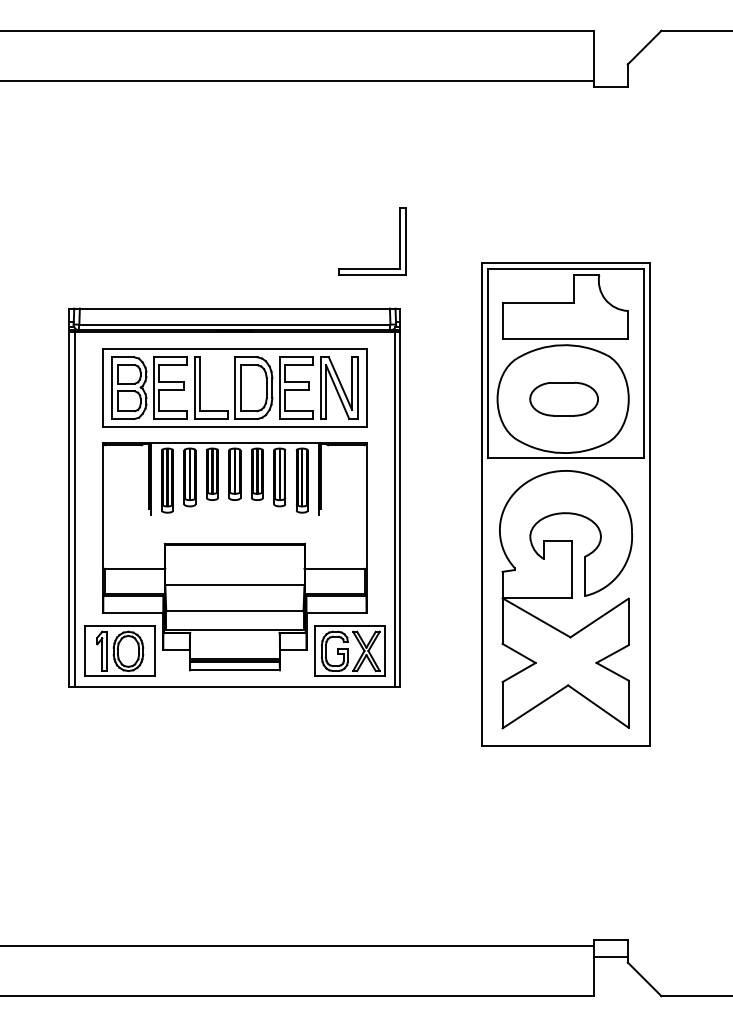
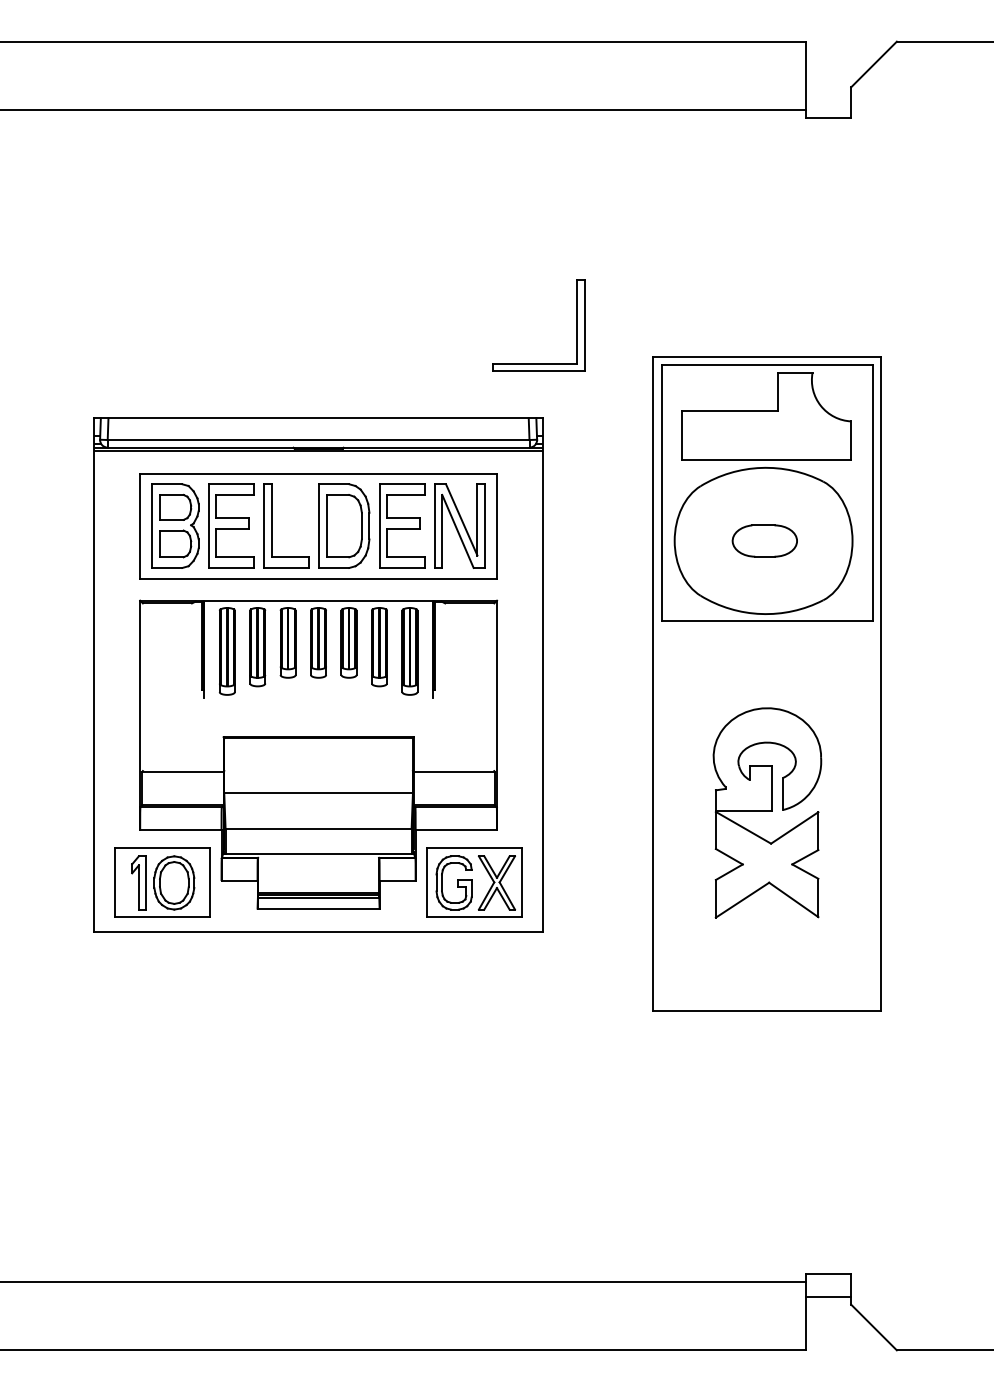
part: (399, 241) -> (575, 325), moved
part: (563, 398) -> (764, 540), size x0.7
line: (75, 509) -> (102, 690), removed
line: (394, 509) -> (534, 690), removed
part: (565, 599) -> (766, 812), size x0.6

